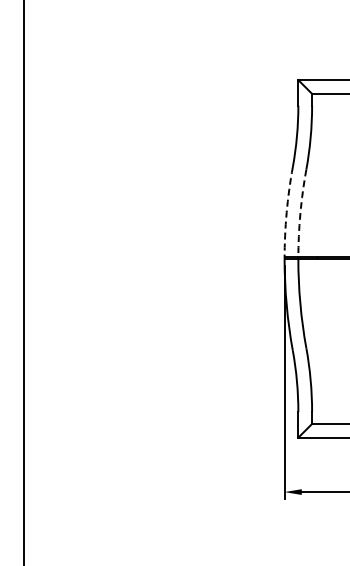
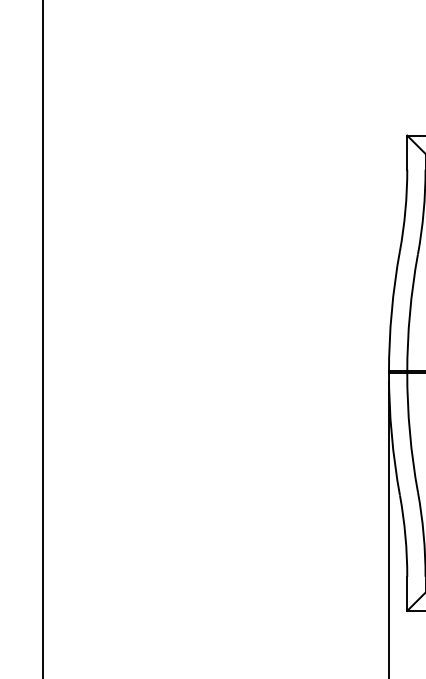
arc: (286, 212) -> (391, 311), dashed -> solid
arc: (300, 214) -> (410, 314), dashed -> solid

